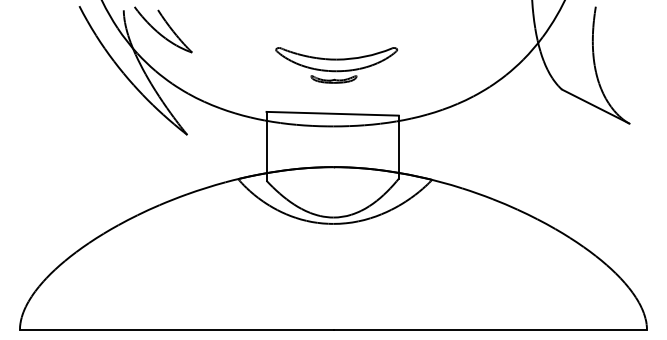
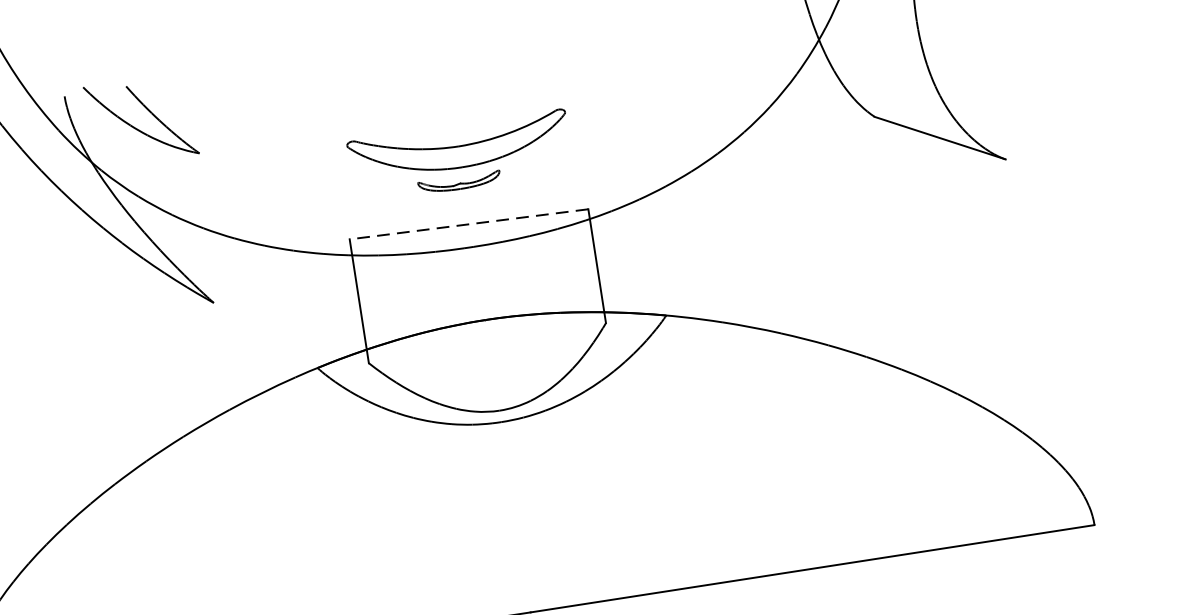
part: (336, 65) -> (460, 157), moved
line: (332, 113) -> (468, 223), solid -> dashed

